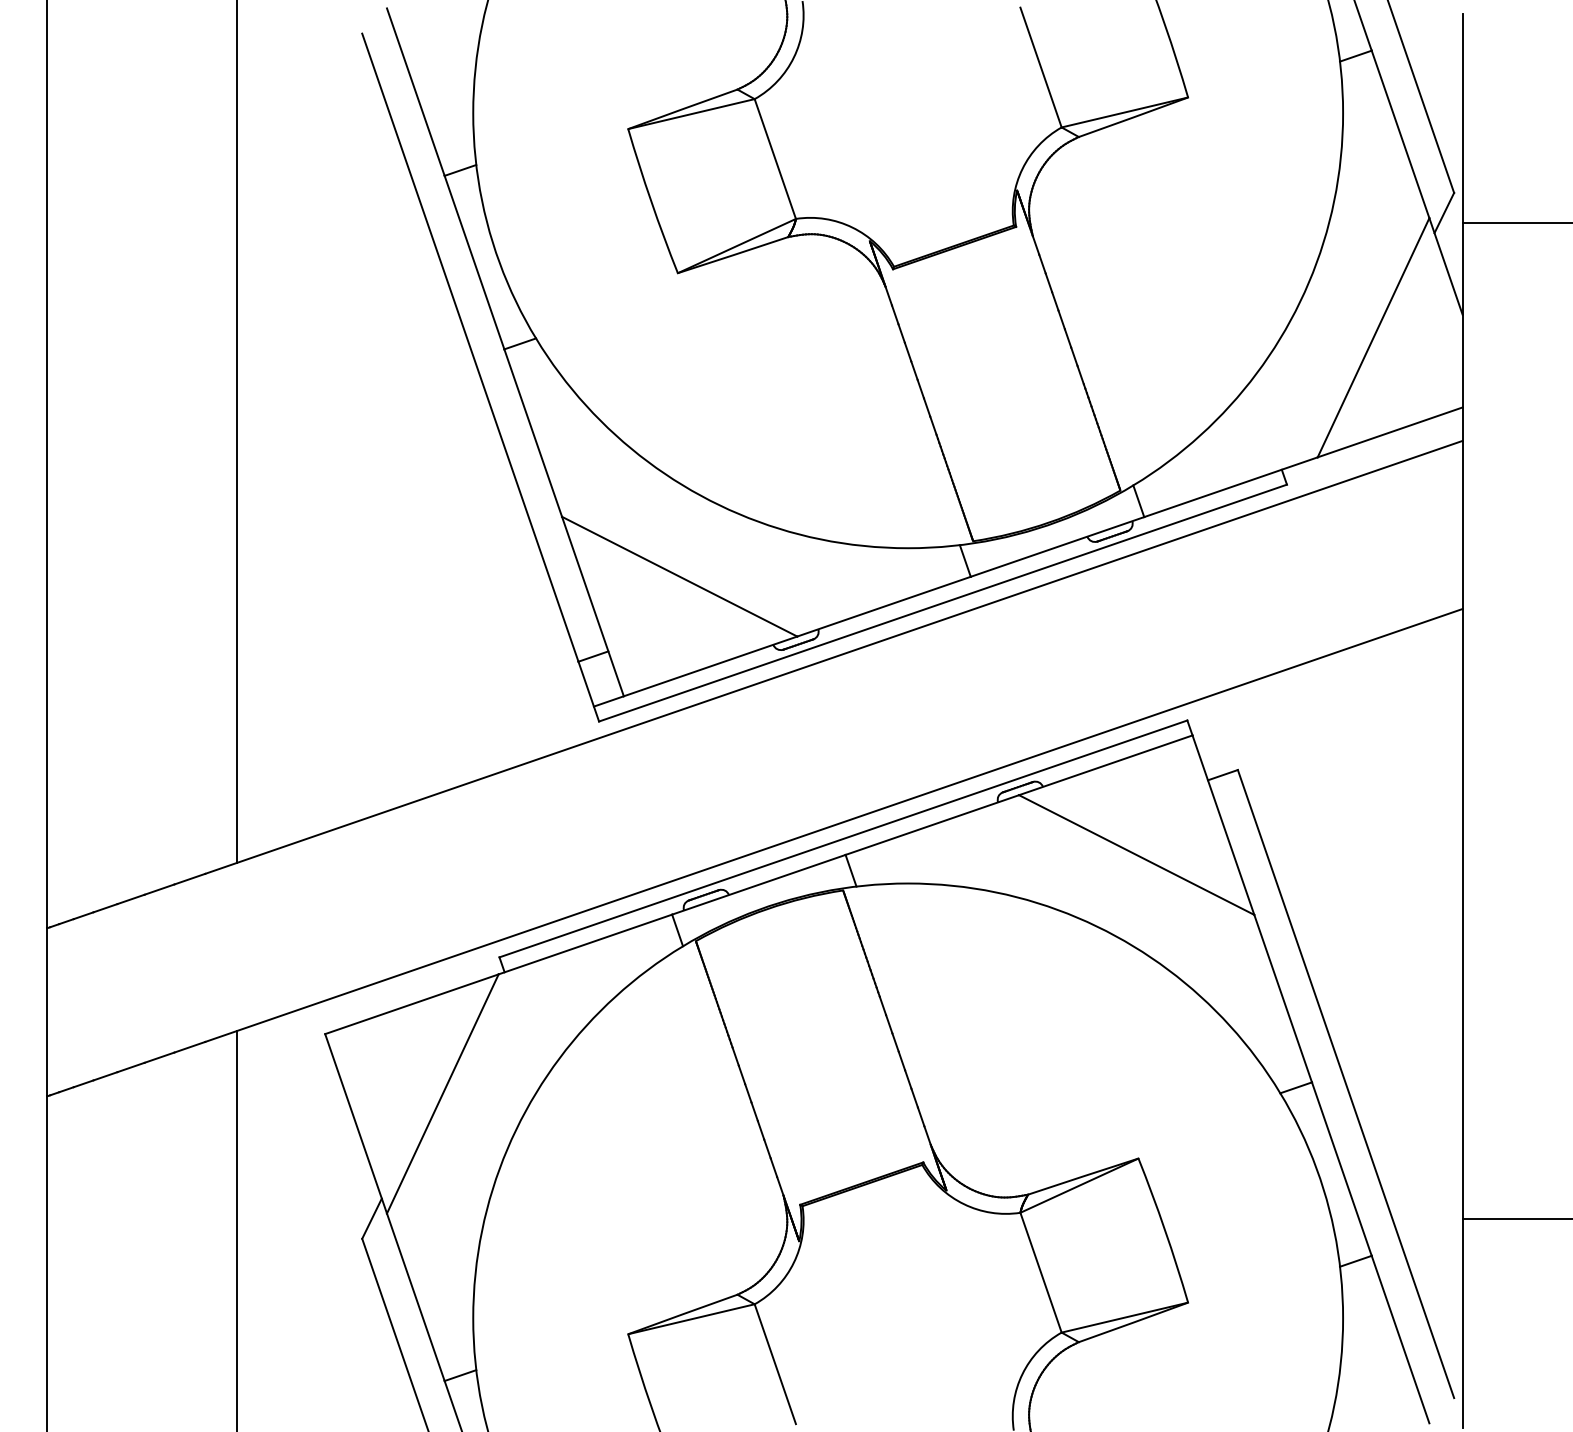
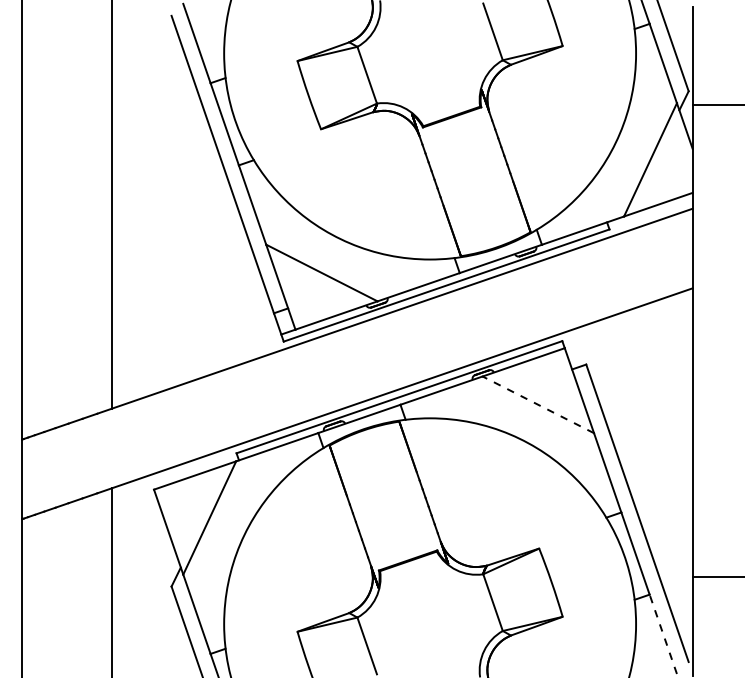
line: (1137, 854) -> (538, 404), solid -> dashed
line: (1400, 1339) -> (663, 634), solid -> dashed

